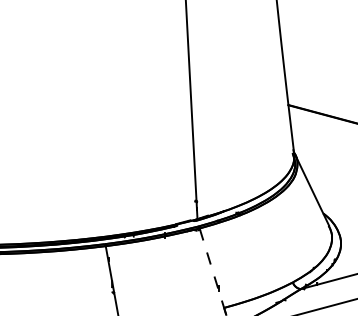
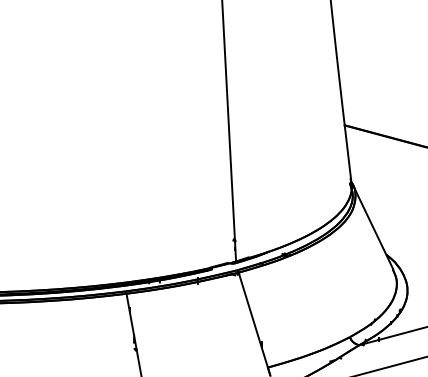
line: (211, 268) -> (252, 320), dashed -> solid

